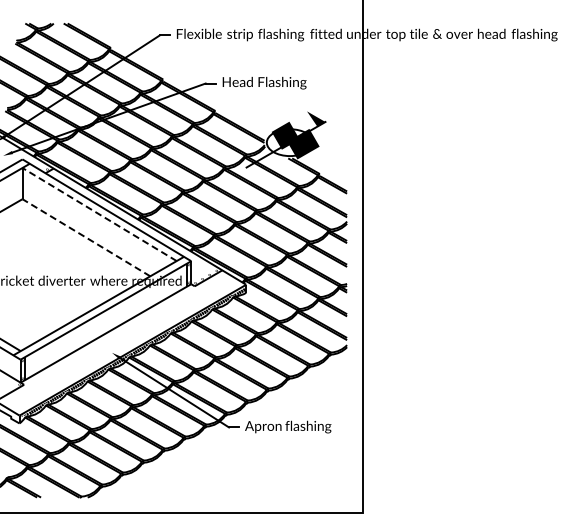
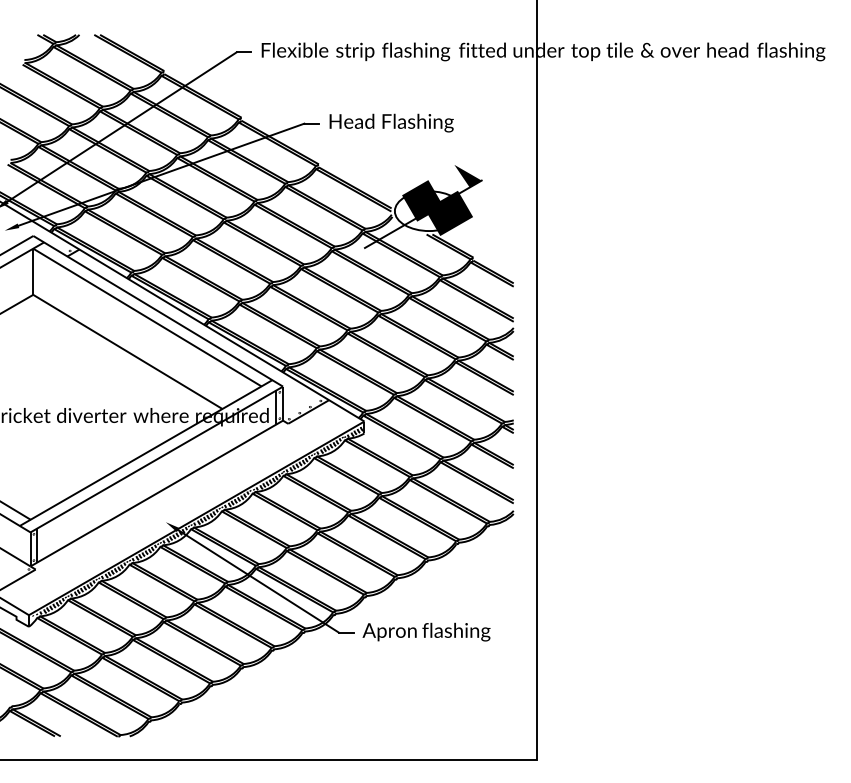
line: (99, 214) -> (147, 317), dashed -> solid
line: (86, 237) -> (127, 351), dashed -> solid

